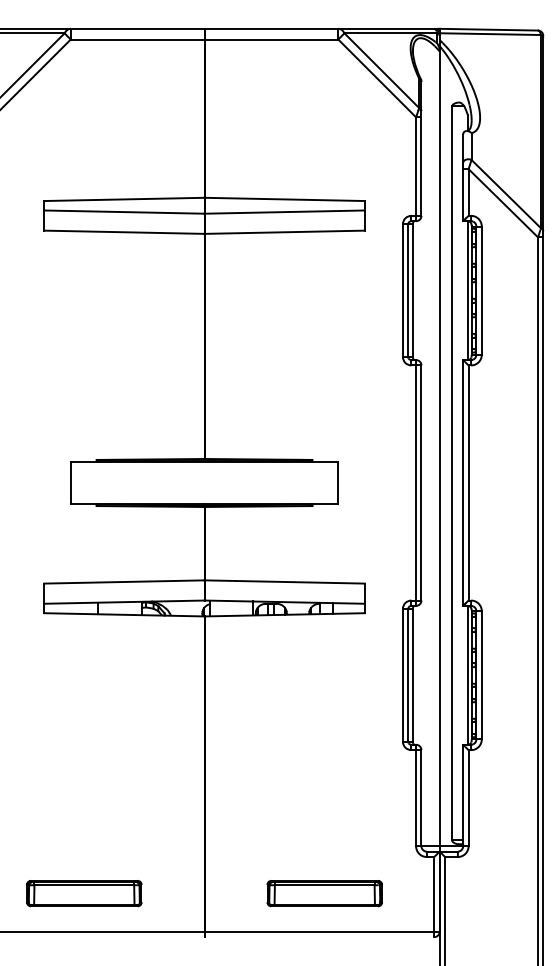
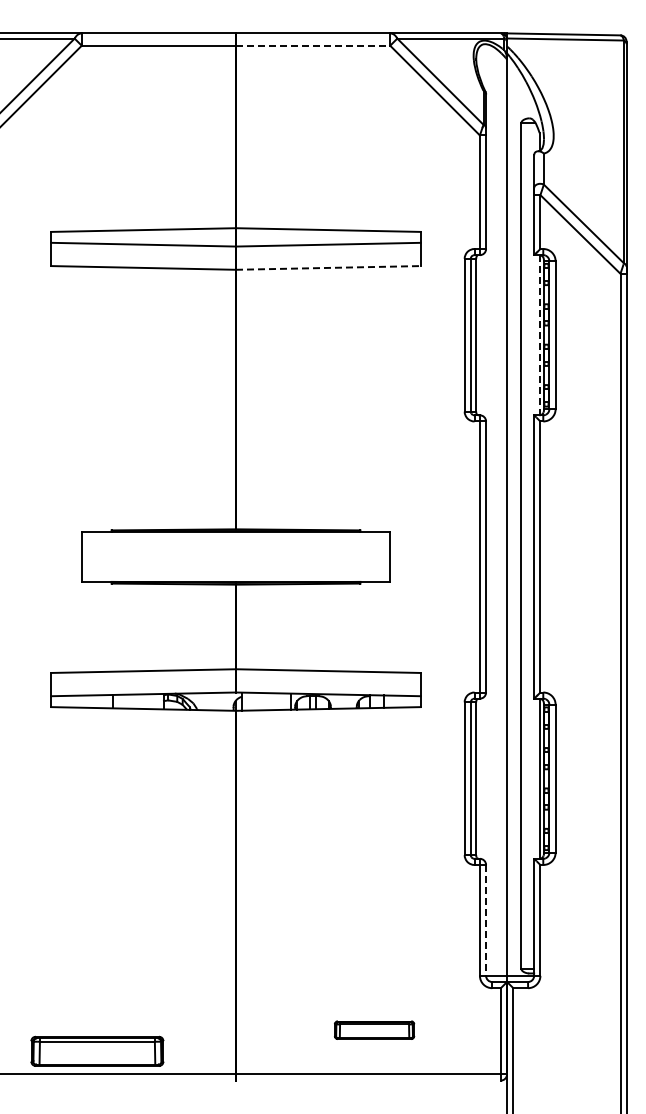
line: (271, 39) -> (313, 45), solid -> dashed
line: (284, 231) -> (328, 267), solid -> dashed
line: (467, 290) -> (539, 335), solid -> dashed
line: (421, 798) -> (486, 920), solid -> dashed
part: (84, 892) -> (97, 1050), moved
part: (324, 892) -> (374, 1029), size x0.6

